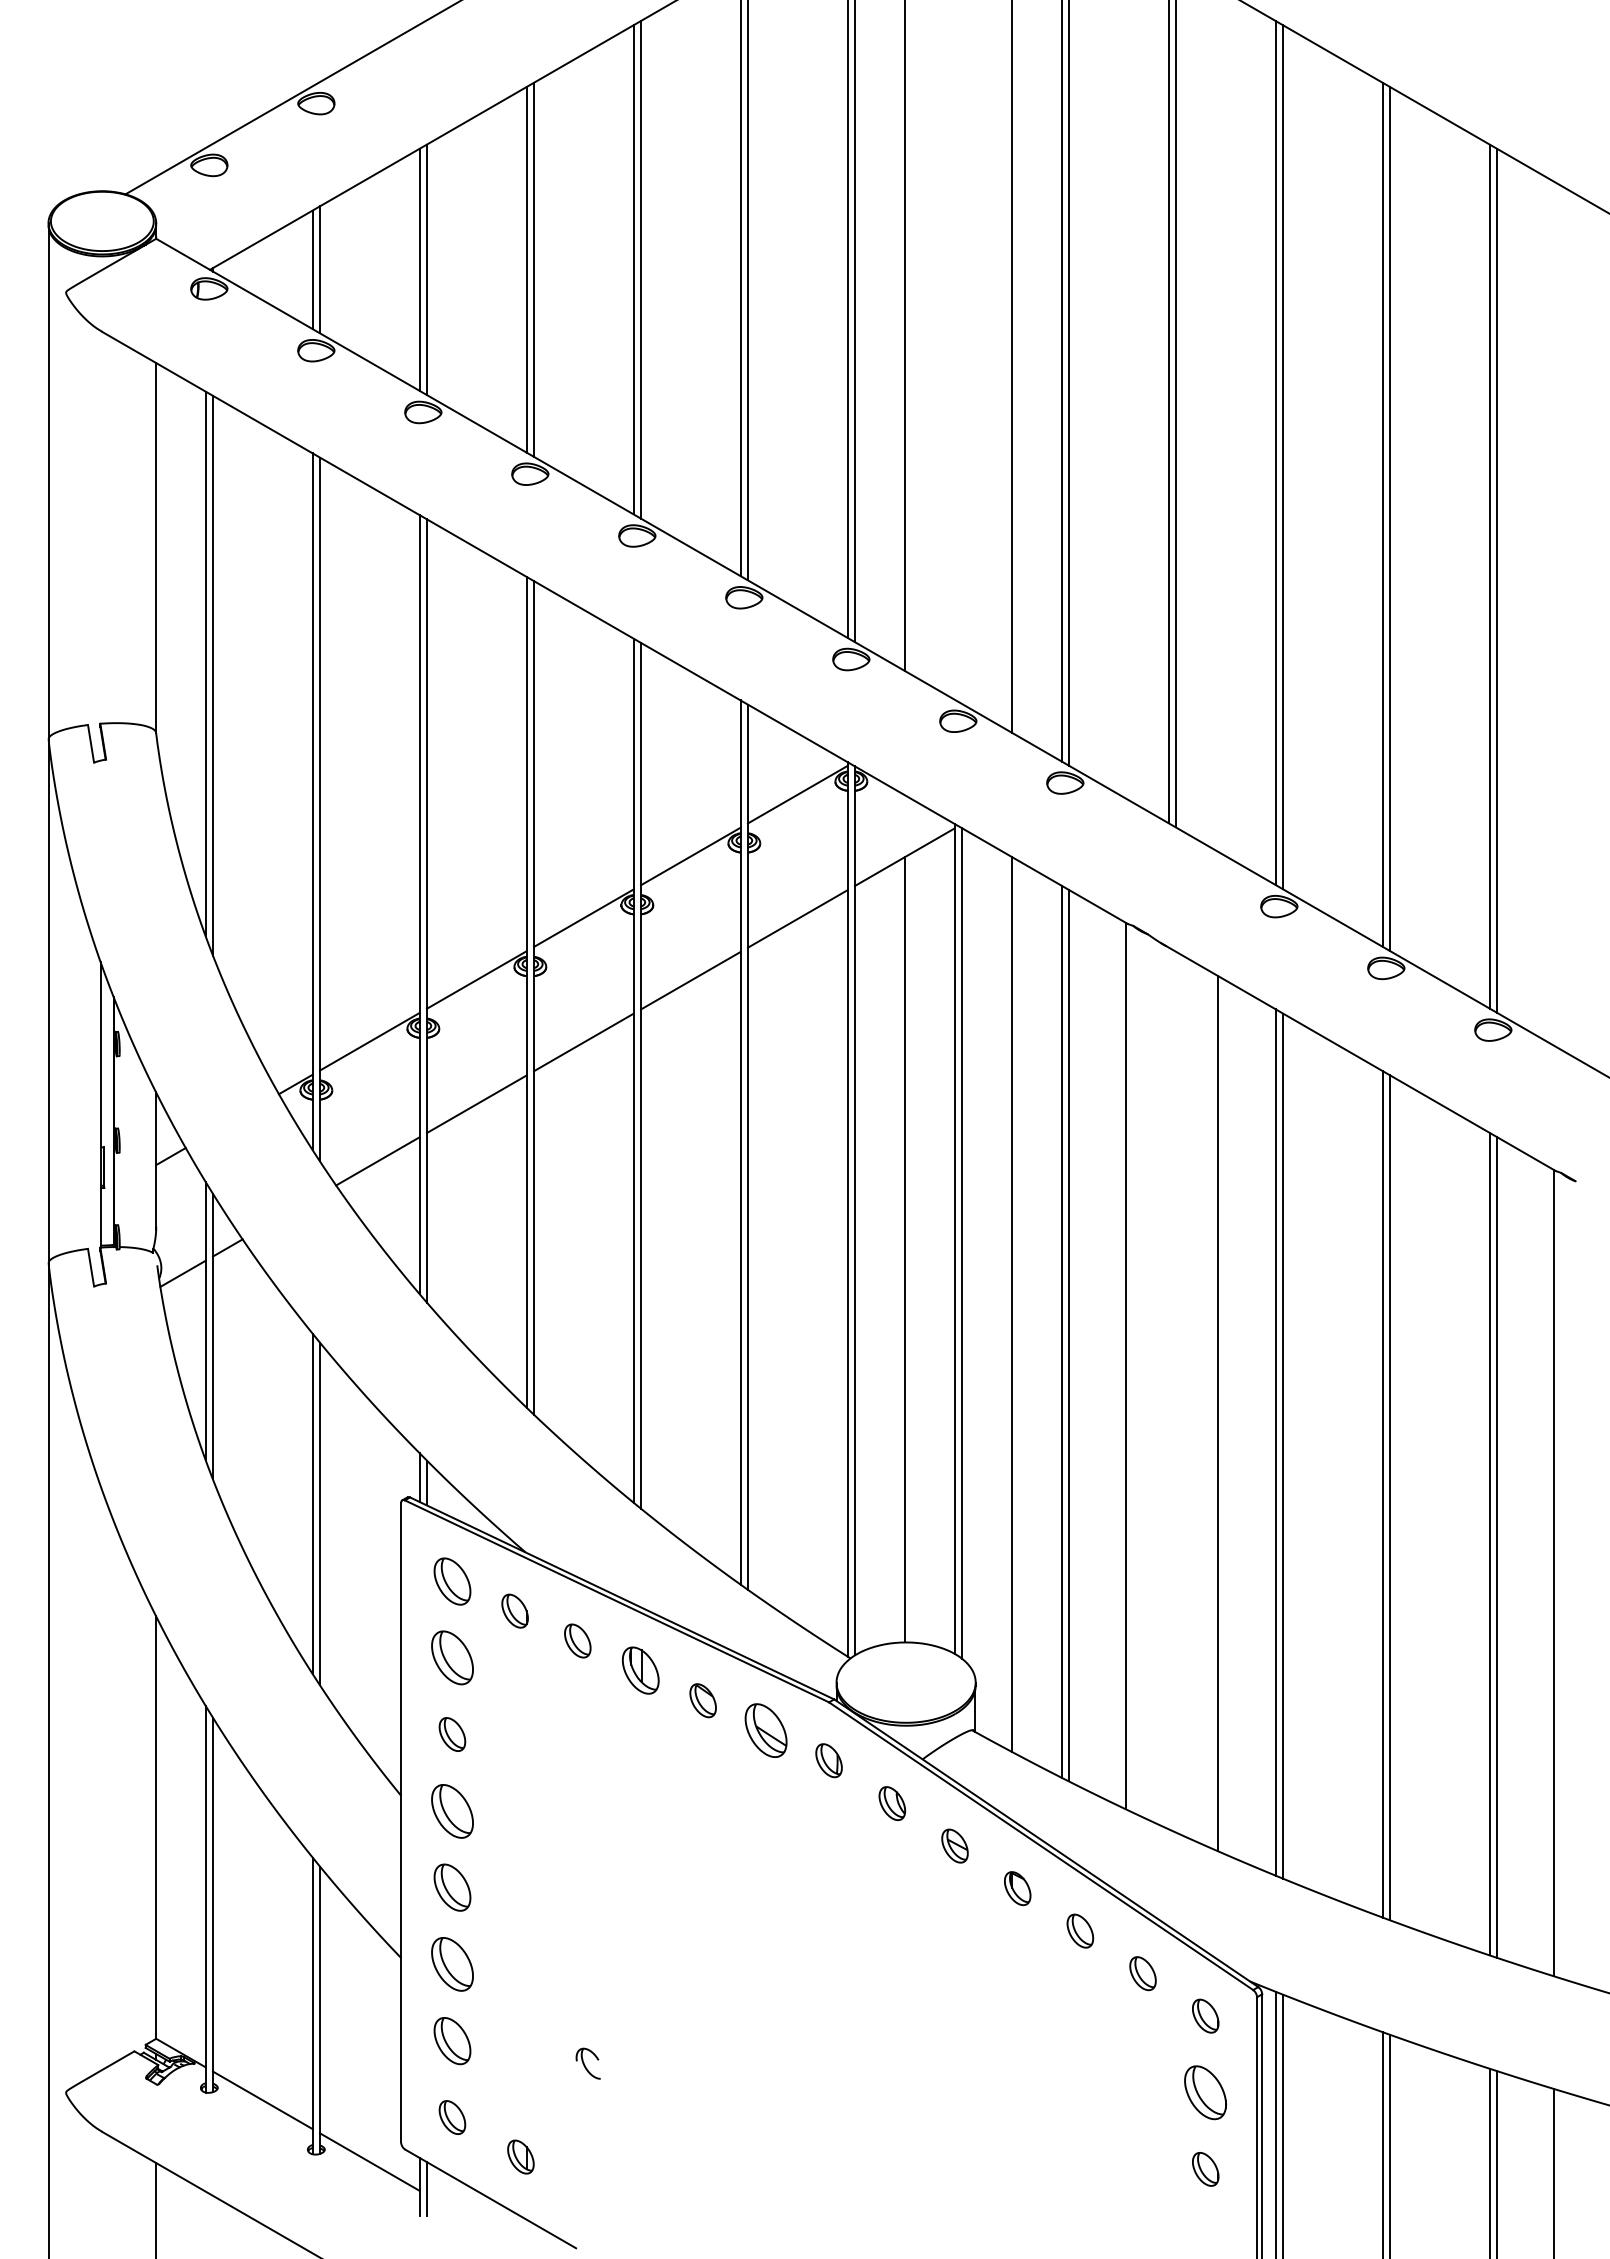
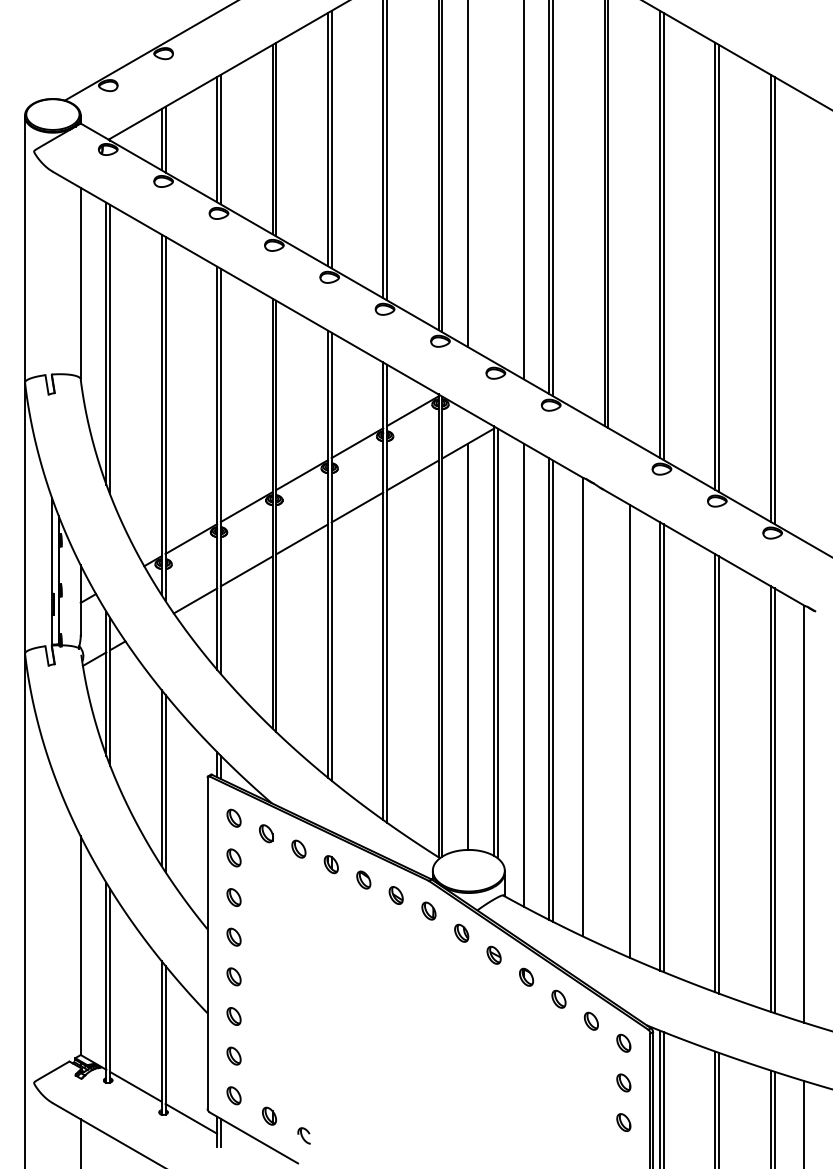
part: (451, 1579) -> (233, 817), size x0.71
part: (451, 1657) -> (233, 857), size x0.62
part: (638, 1670) -> (330, 864), size x0.71
part: (764, 1730) -> (395, 895), size x0.62
part: (451, 1809) -> (233, 936), size x0.62
part: (451, 1887) -> (233, 976), size x0.71
part: (451, 1964) -> (233, 1016), size x0.62
part: (451, 2039) -> (233, 1055), size x0.71
part: (586, 2062) -> (303, 1135), moved
part: (1205, 2091) -> (623, 1082), size x0.62

